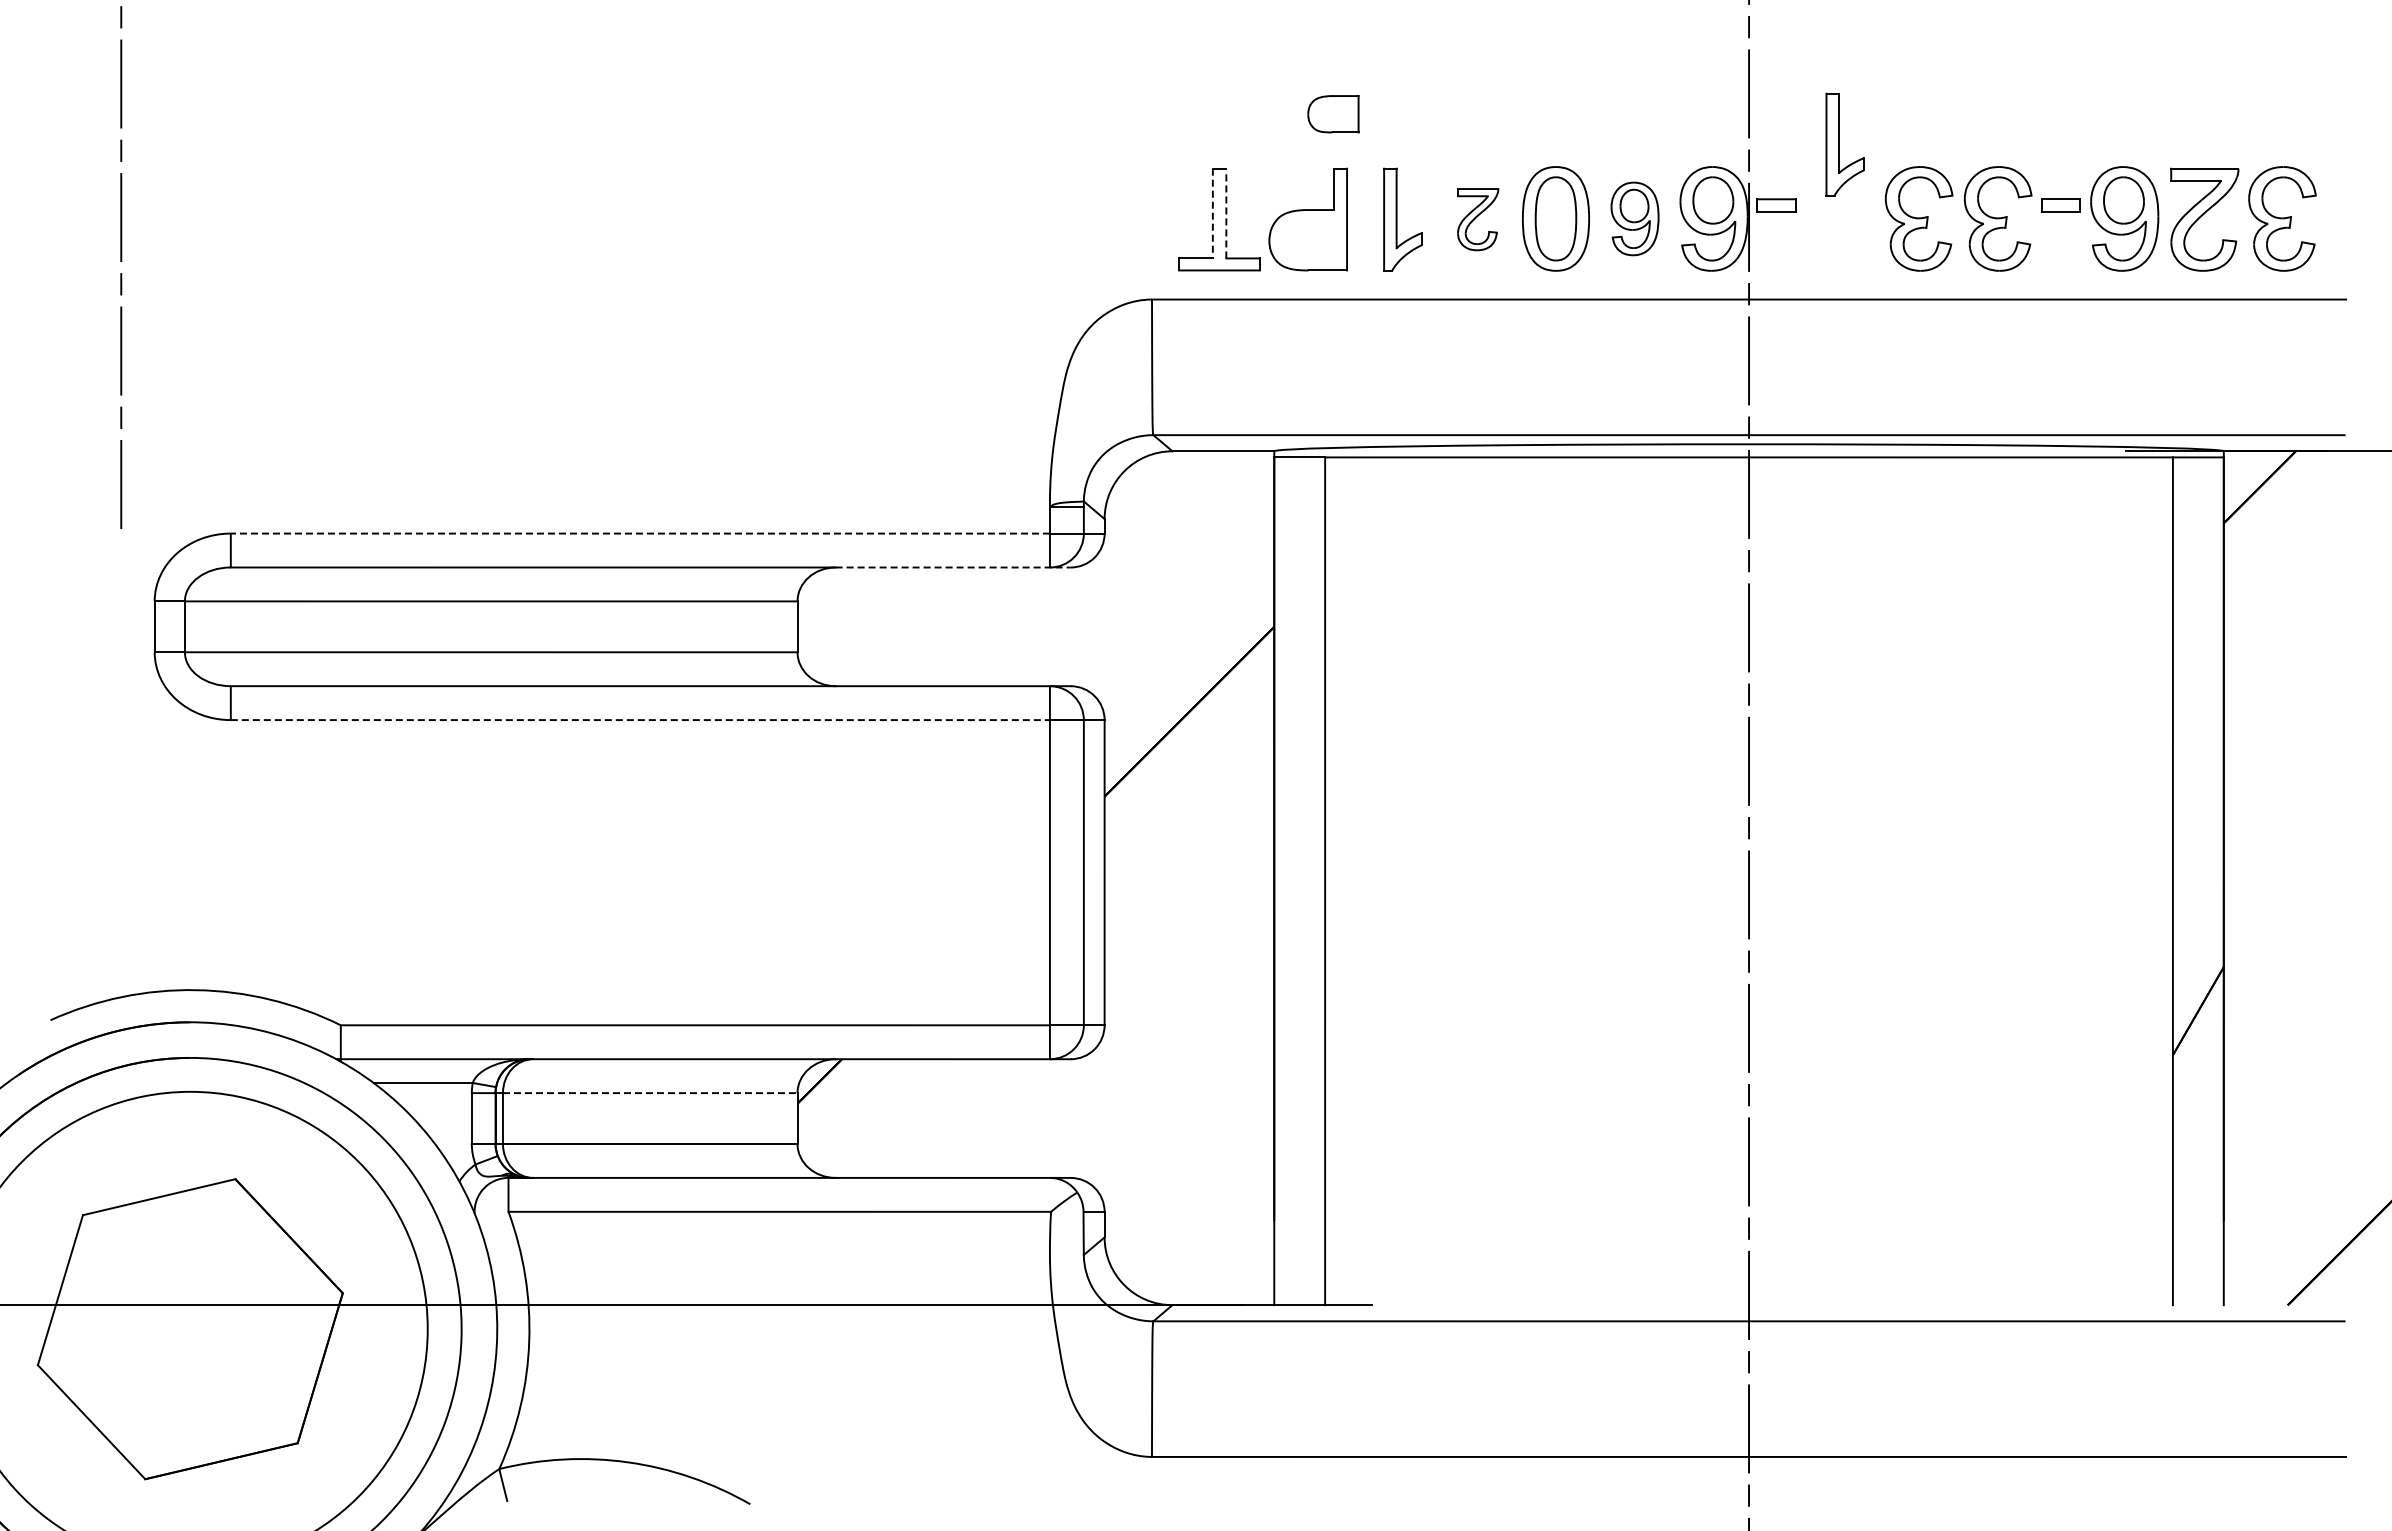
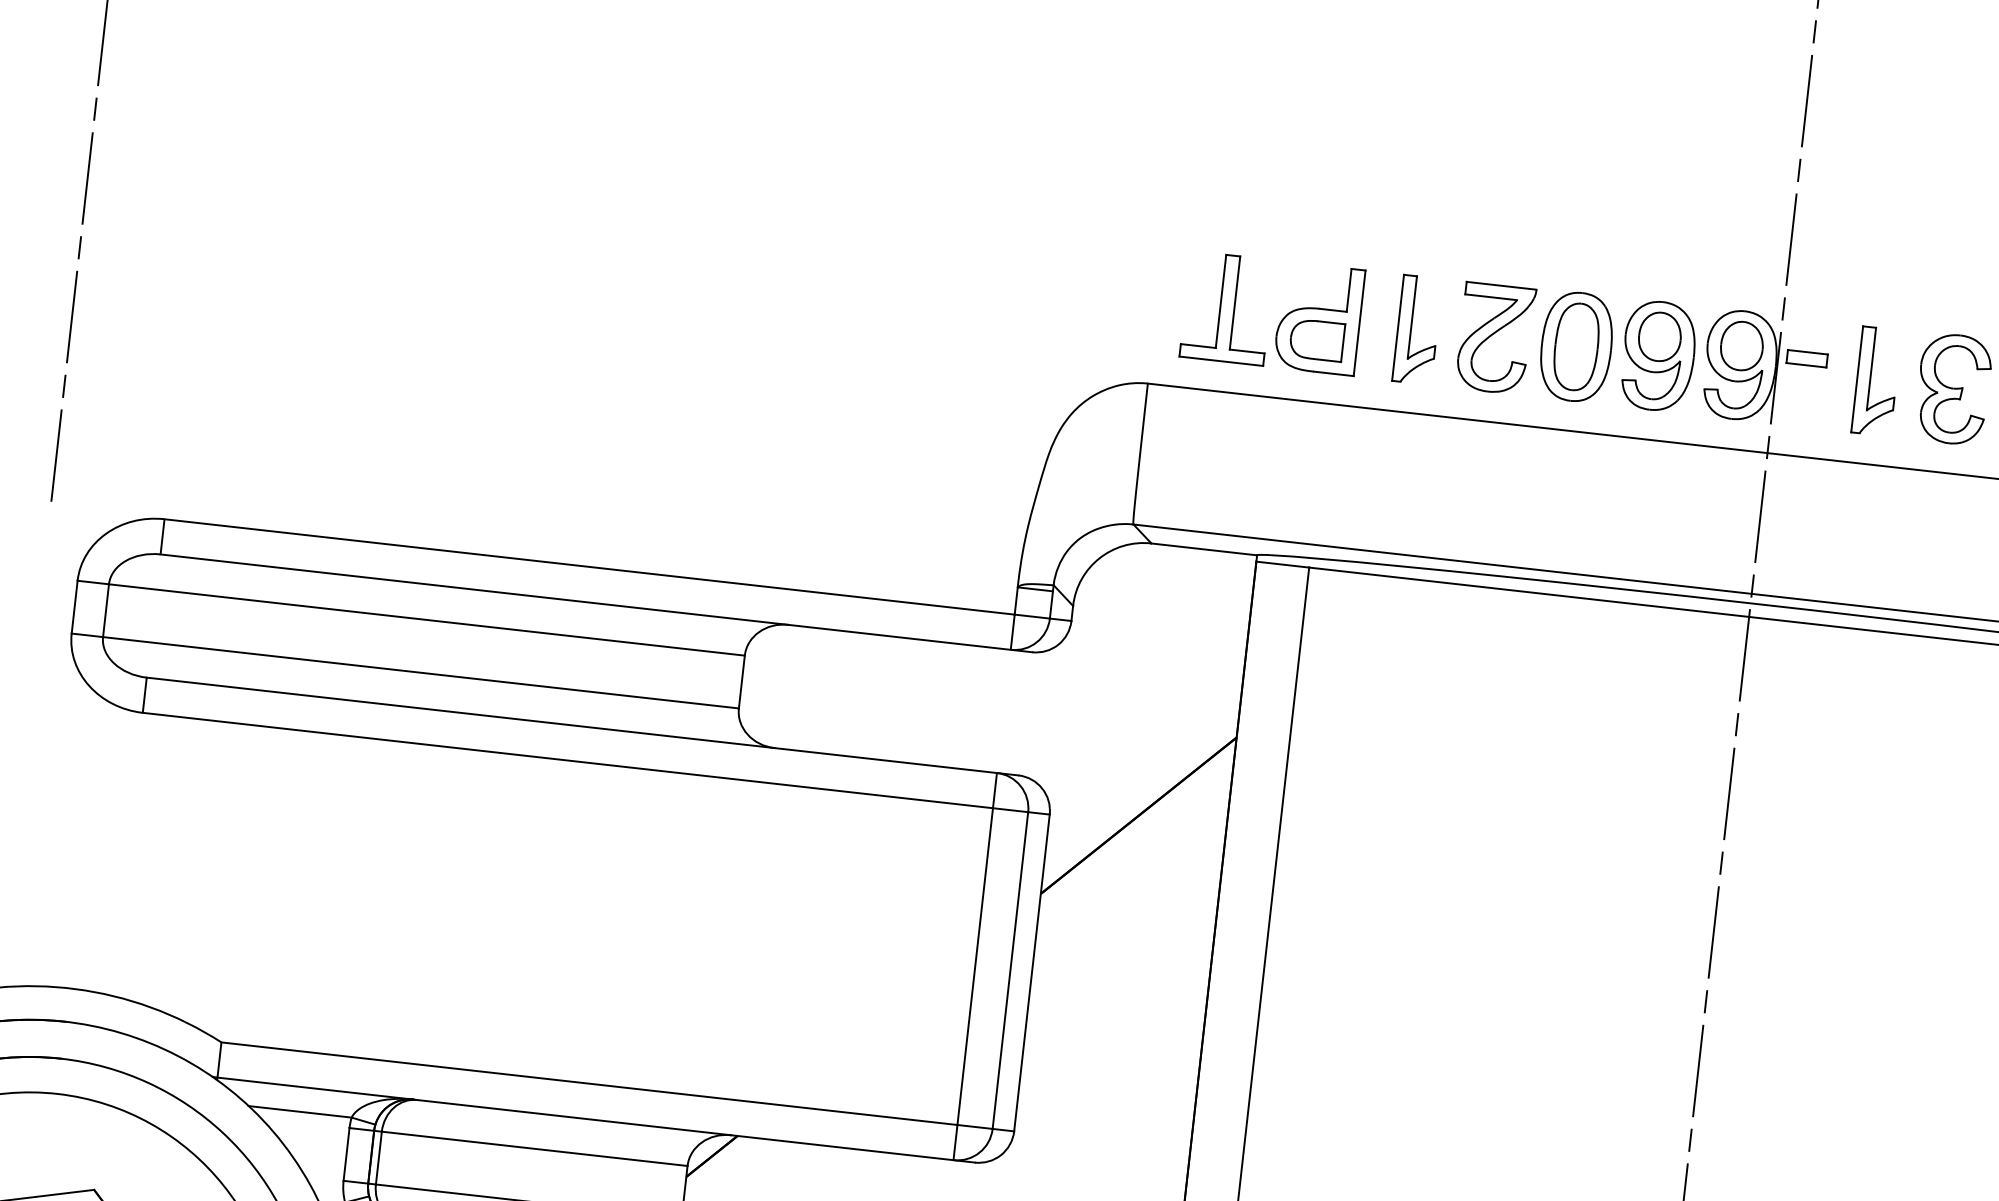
part: (1333, 114) -> (1317, 340), moved
part: (1844, 144) -> (1875, 381), moved
line: (1212, 213) -> (1220, 301), dashed -> solid
line: (1226, 213) -> (1235, 302), dashed -> solid
part: (1634, 218) -> (1658, 355), size x1.43
part: (1477, 219) -> (1495, 338), size x1.67
line: (640, 533) -> (589, 566), dashed -> solid
line: (953, 567) -> (910, 638), dashed -> solid
line: (640, 720) -> (567, 760), dashed -> solid
line: (650, 1093) -> (534, 1149), dashed -> solid

